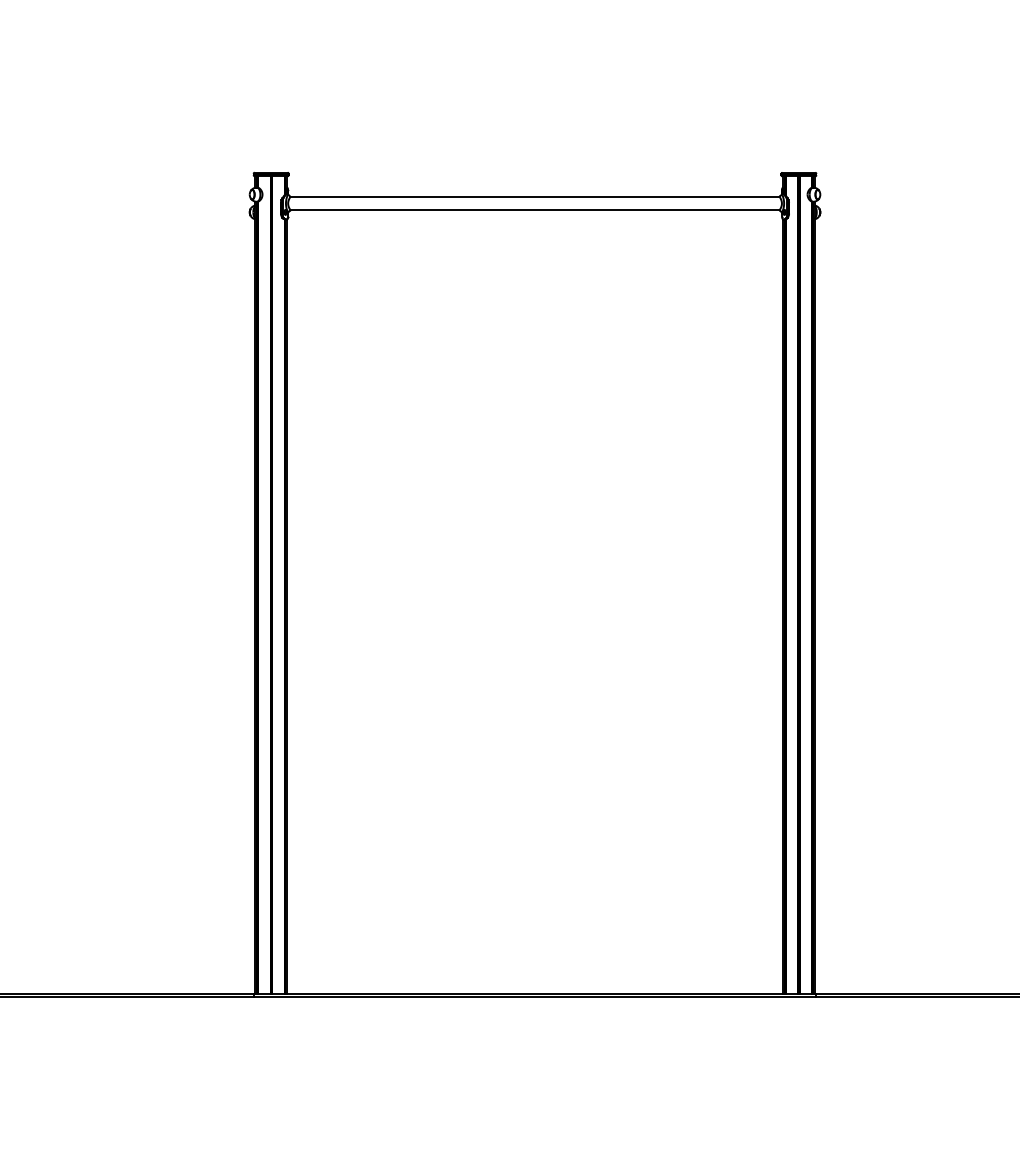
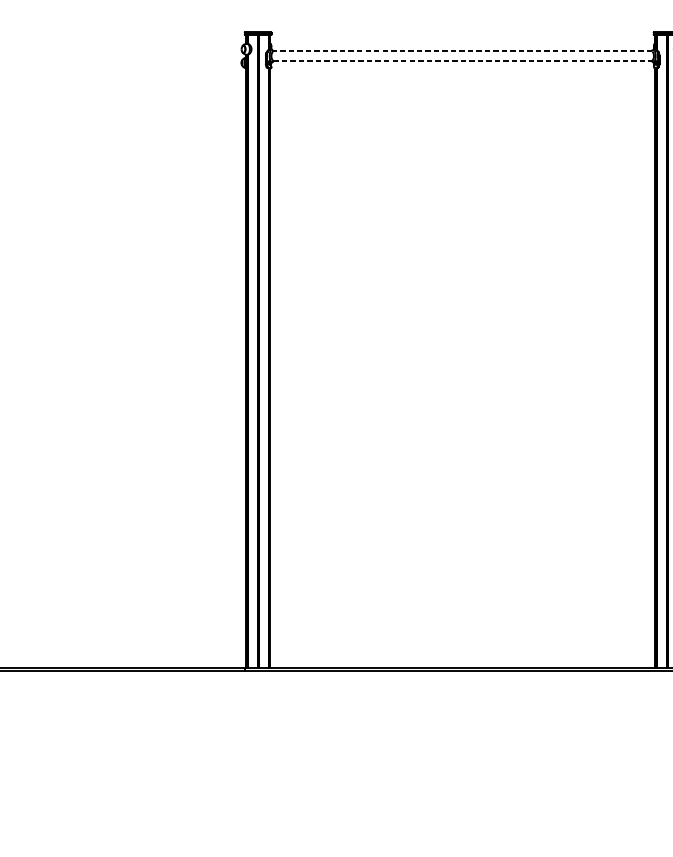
line: (535, 196) -> (463, 50), solid -> dashed
line: (535, 210) -> (463, 61), solid -> dashed

